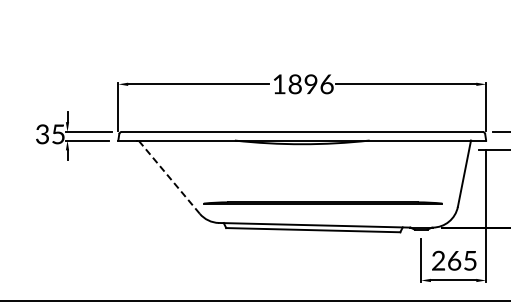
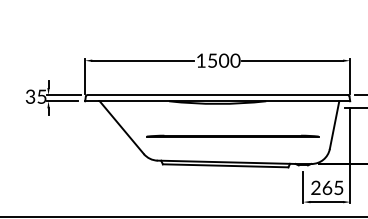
text: (311, 84) -> (224, 60), 1896 -> 1500
line: (169, 177) -> (122, 127), dashed -> solid
line: (322, 202) -> (232, 135), moved

